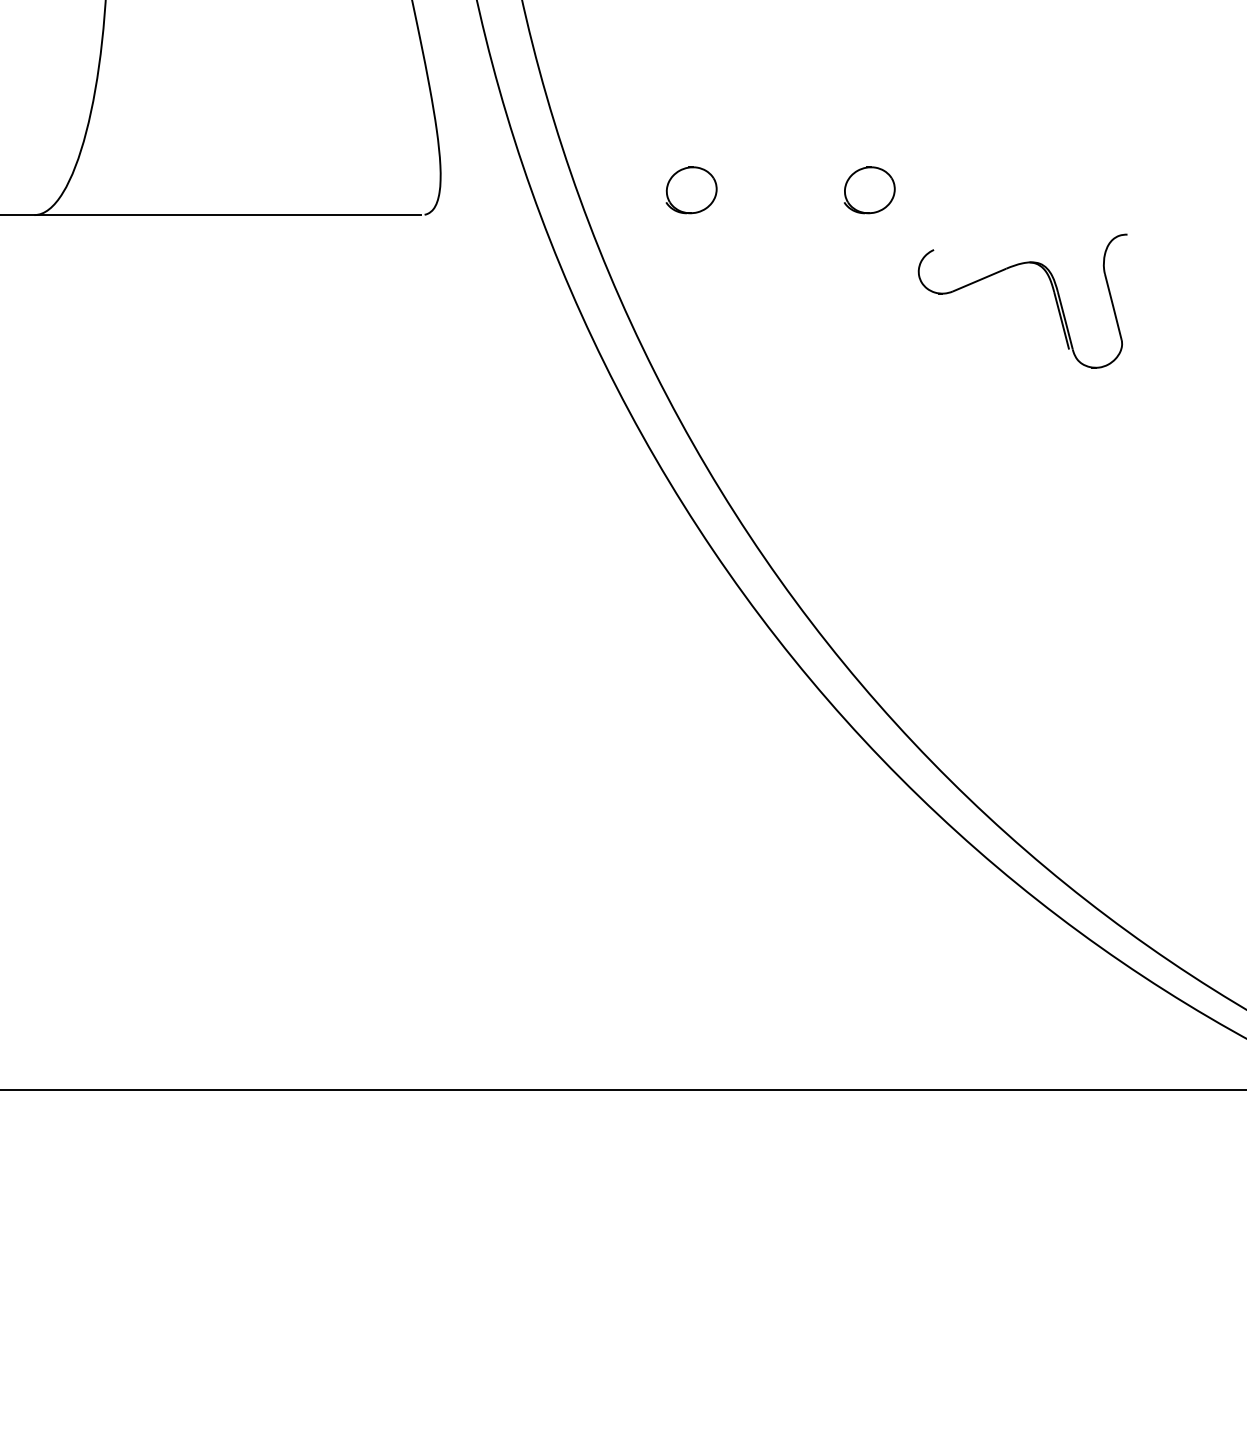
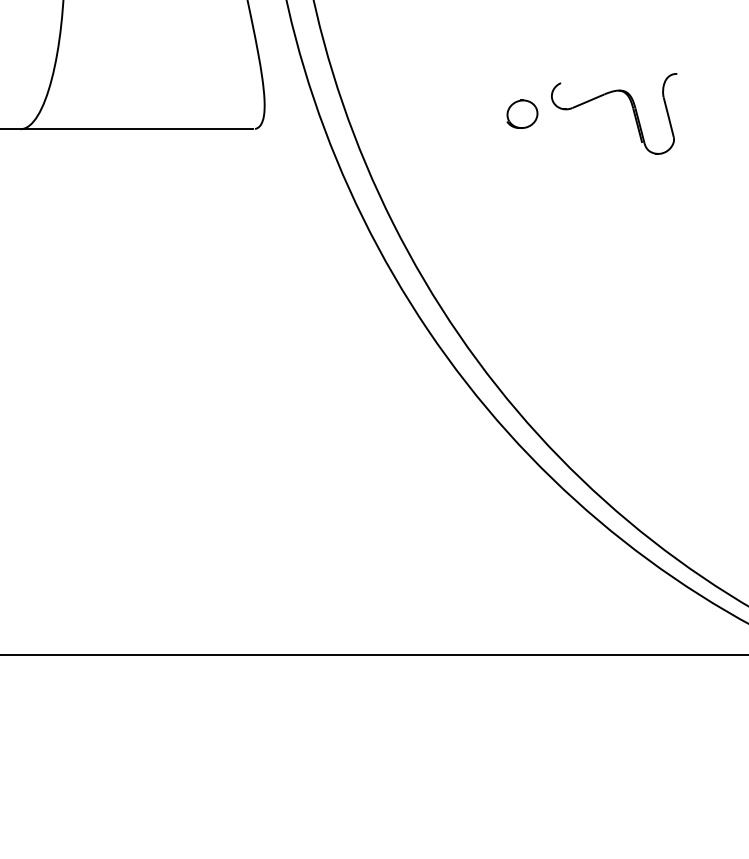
part: (691, 188) -> (415, 113), removed
part: (1052, 295) -> (632, 110), moved

